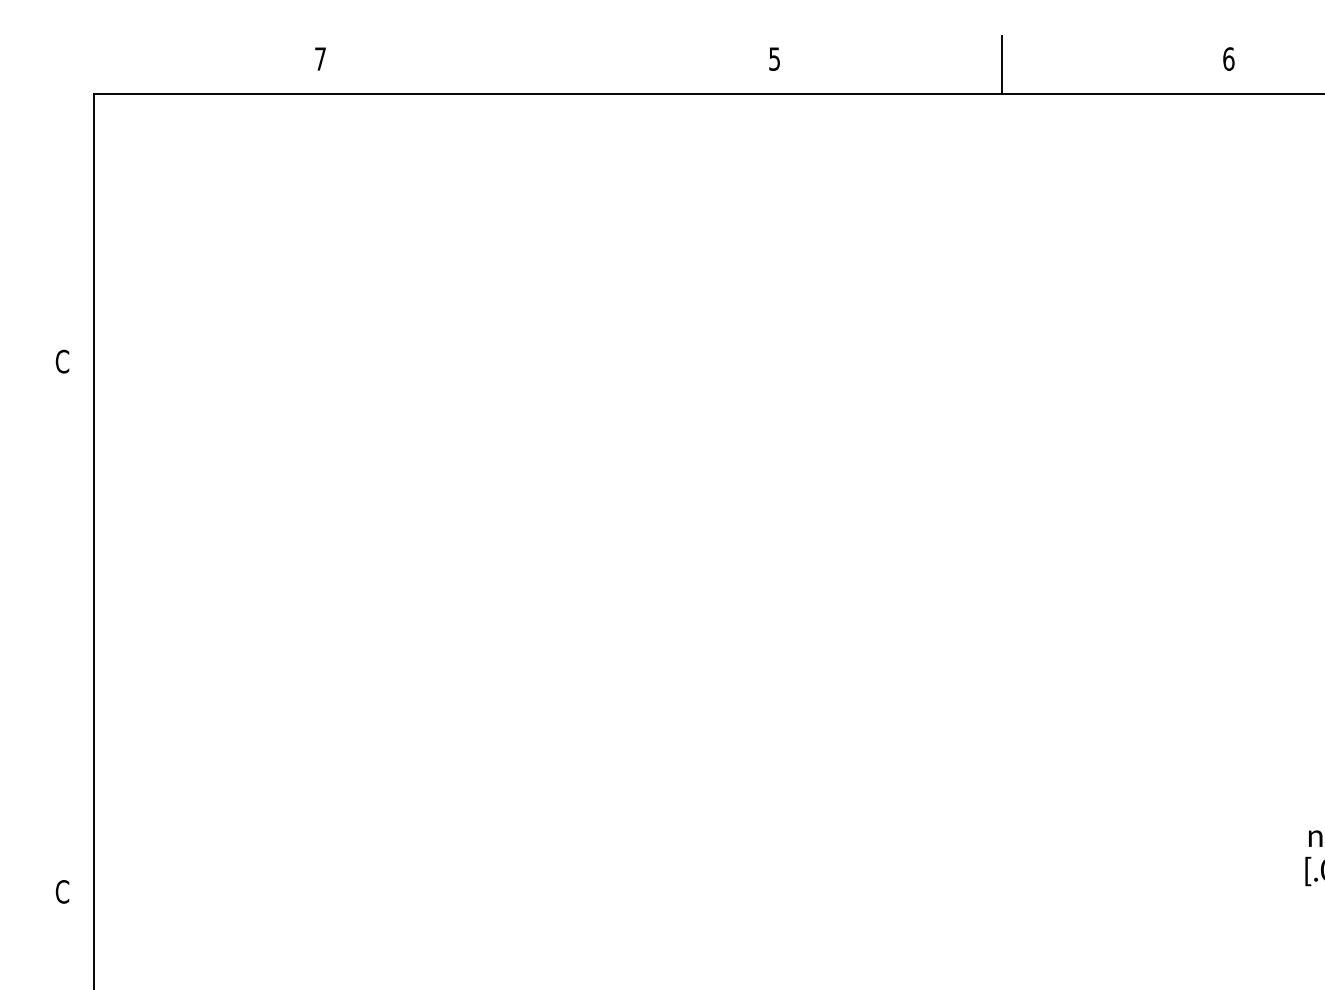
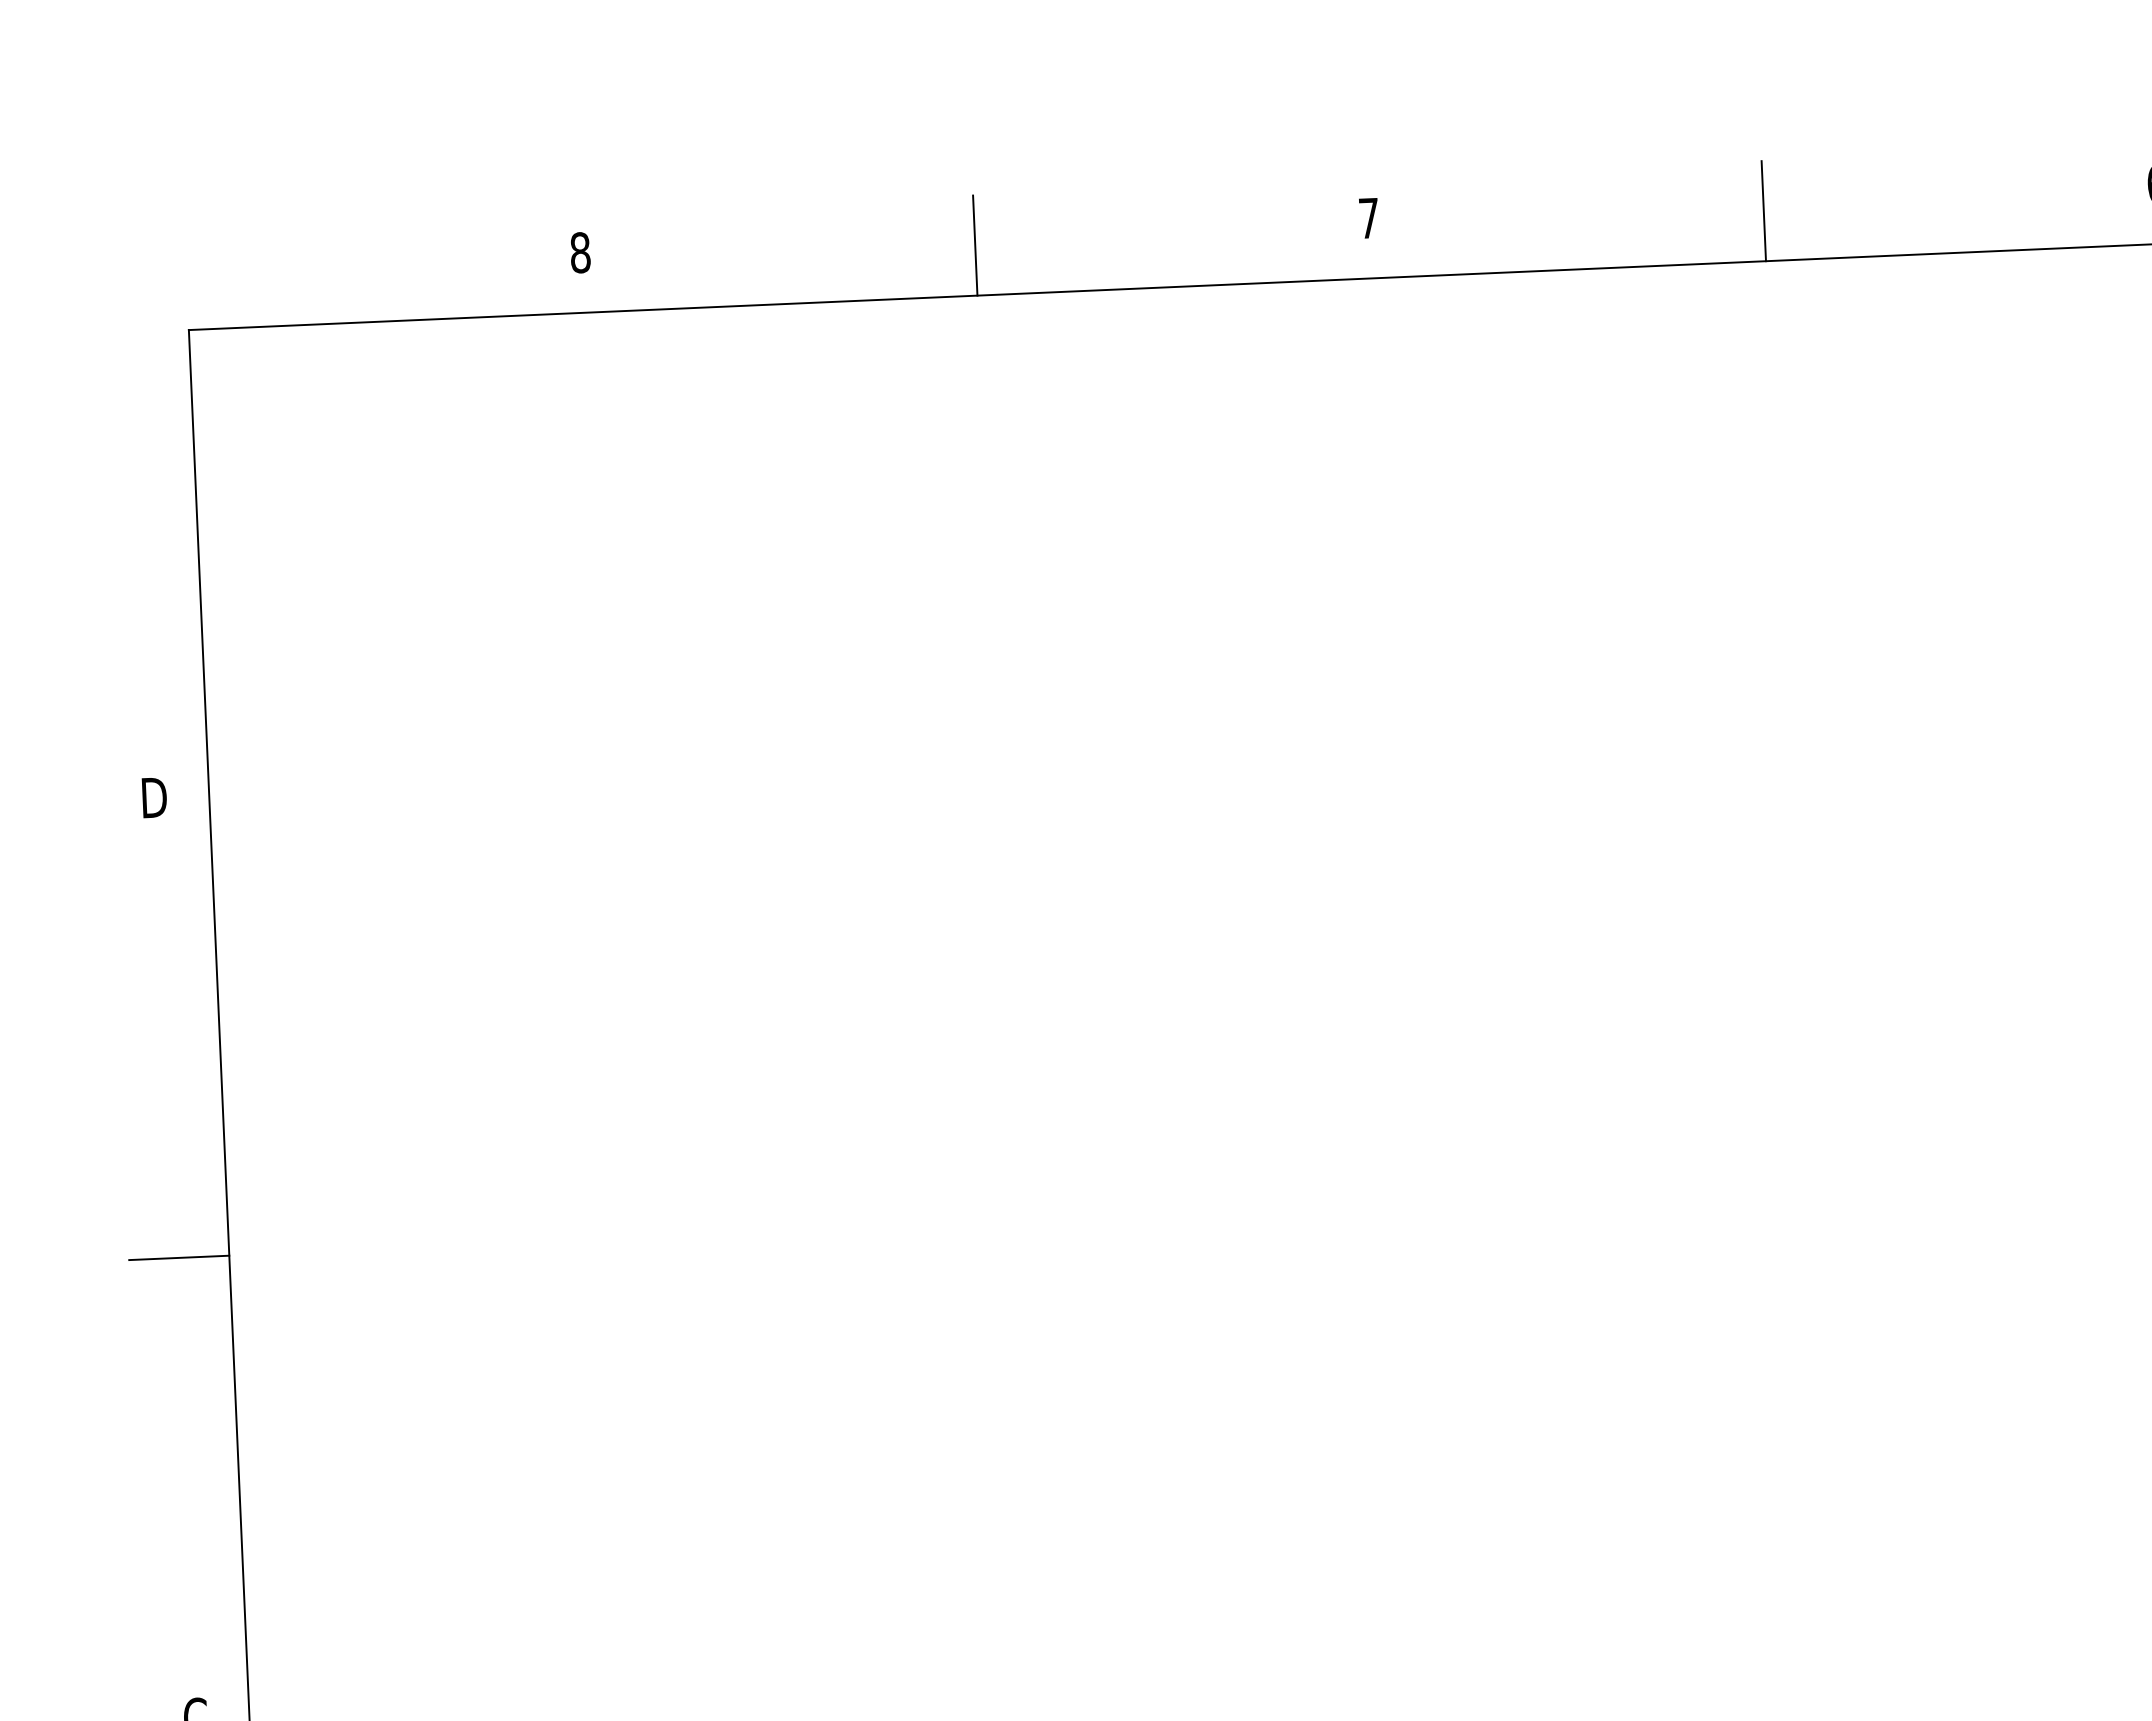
text: (320, 58) -> (580, 251), 7 -> 8
text: (774, 58) -> (1368, 217), 5 -> 7
line: (547, 64) -> (974, 244), added
text: (62, 361) -> (155, 797), C -> D
line: (64, 626) -> (178, 1257), added

